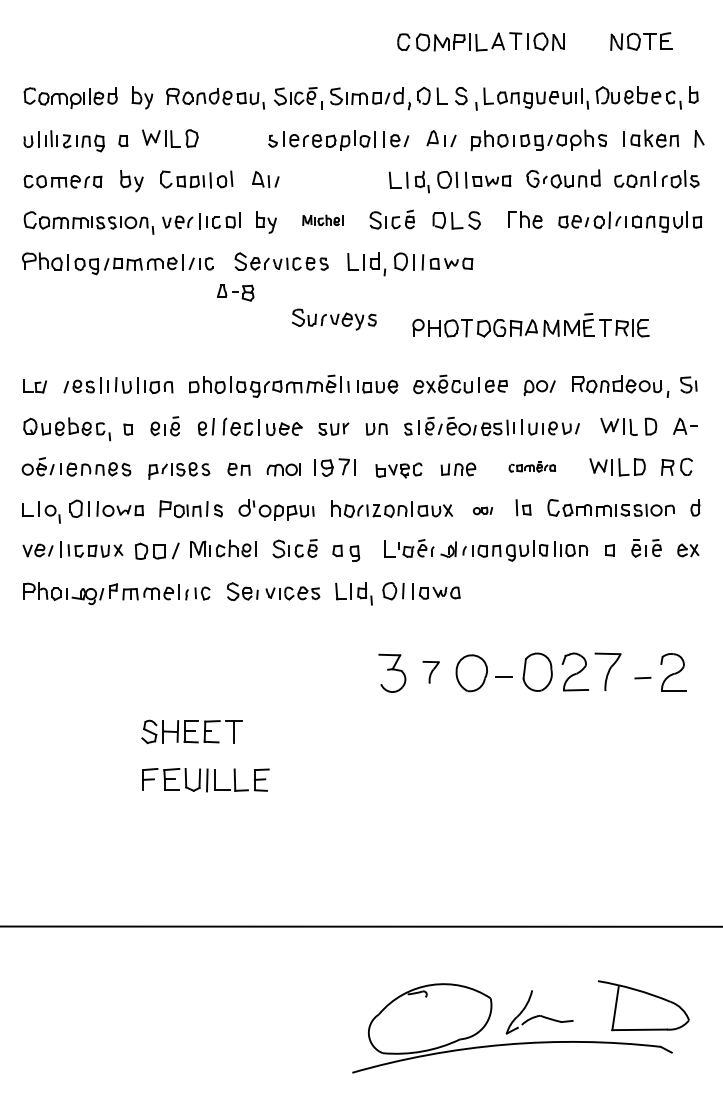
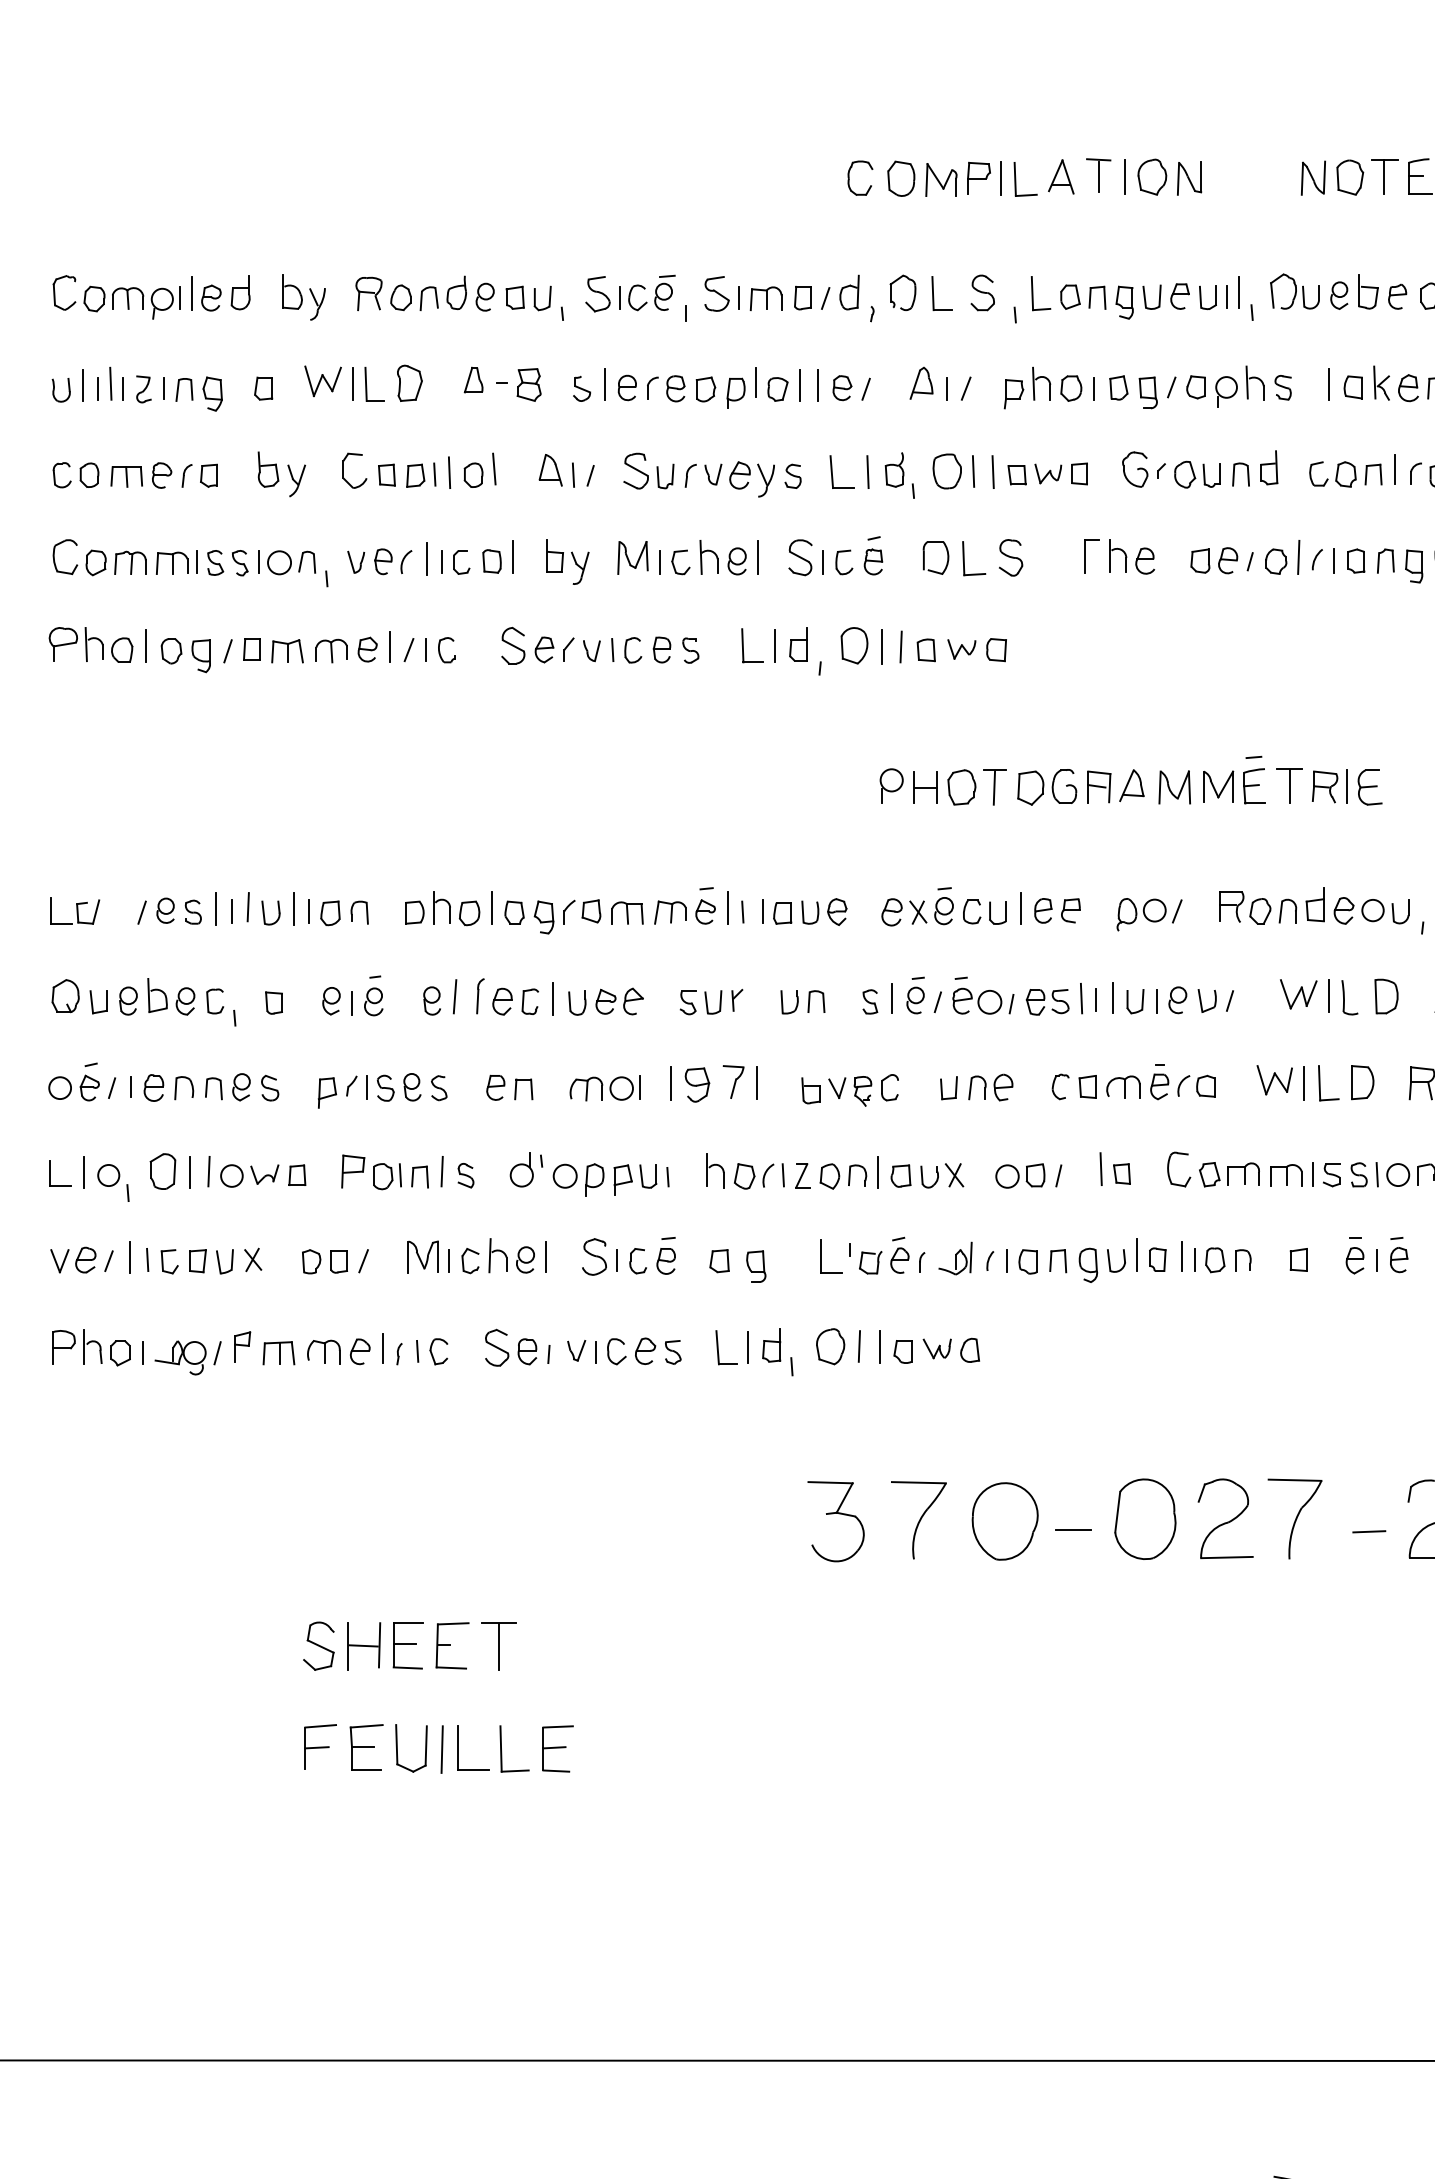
part: (322, 220) -> (687, 557), size x1.67
part: (235, 292) -> (502, 383), moved
part: (334, 319) -> (712, 474), moved
part: (532, 466) -> (1134, 1081), size x1.67
part: (482, 510) -> (1027, 1175), size x1.67
part: (156, 550) -> (334, 1260), size x0.71
part: (430, 672) -> (917, 1519), size x1.67

